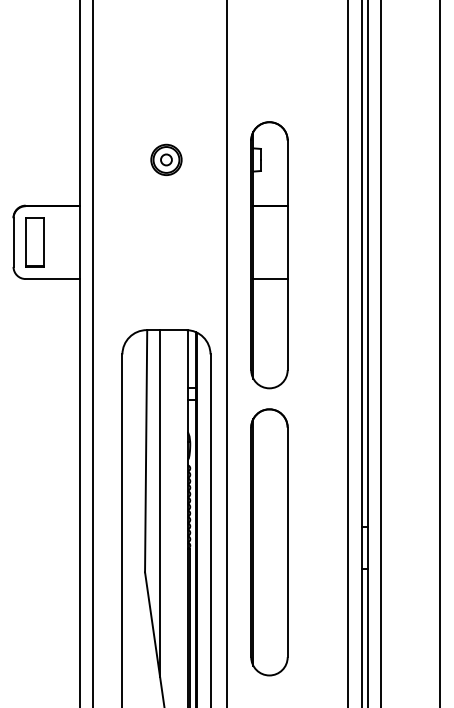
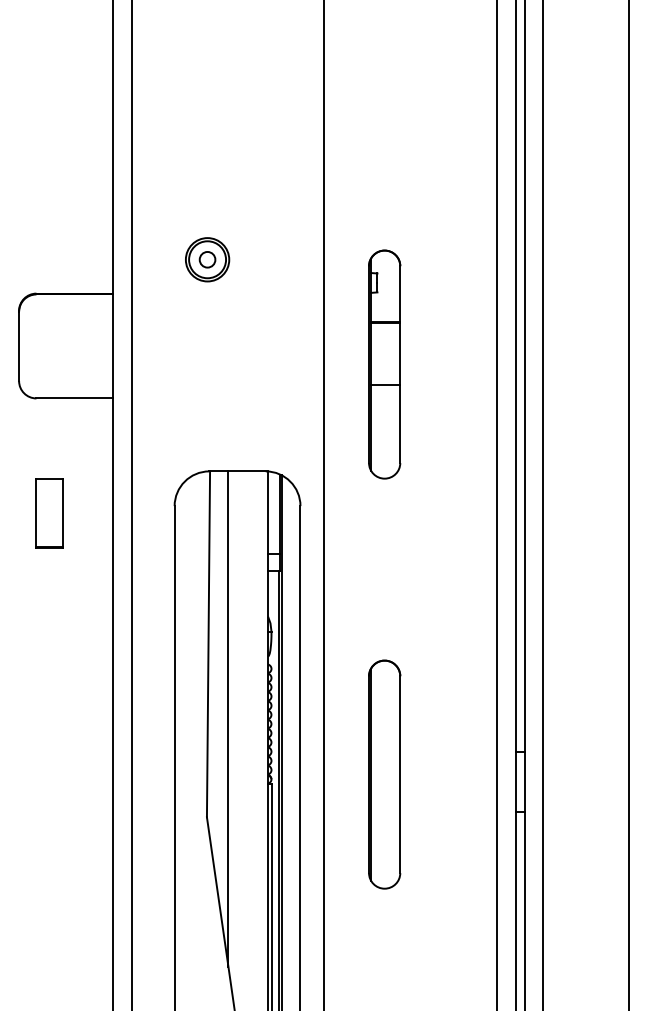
part: (166, 159) -> (207, 259), moved
part: (34, 242) -> (49, 513), moved
part: (269, 255) -> (384, 364), size x0.6
part: (269, 542) -> (384, 774), size x0.6

